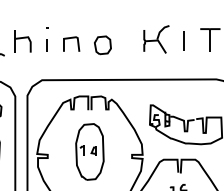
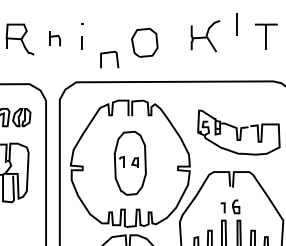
line: (71, 38) -> (109, 53), moved
line: (183, 40) -> (236, 24), moved
part: (22, 41) -> (54, 38), size x0.6
part: (103, 44) -> (145, 42), size x1.4

